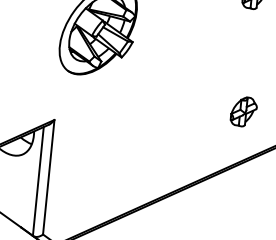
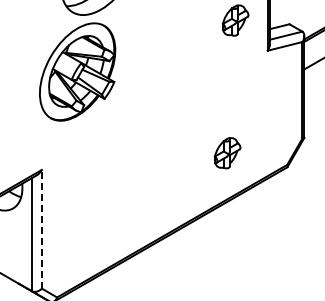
part: (243, 112) -> (227, 153), moved
line: (48, 176) -> (41, 228), solid -> dashed

